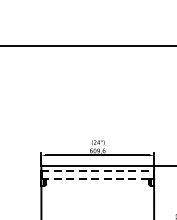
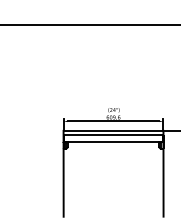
line: (97, 171) -> (113, 135), dashed -> solid
line: (97, 179) -> (113, 142), dashed -> solid

